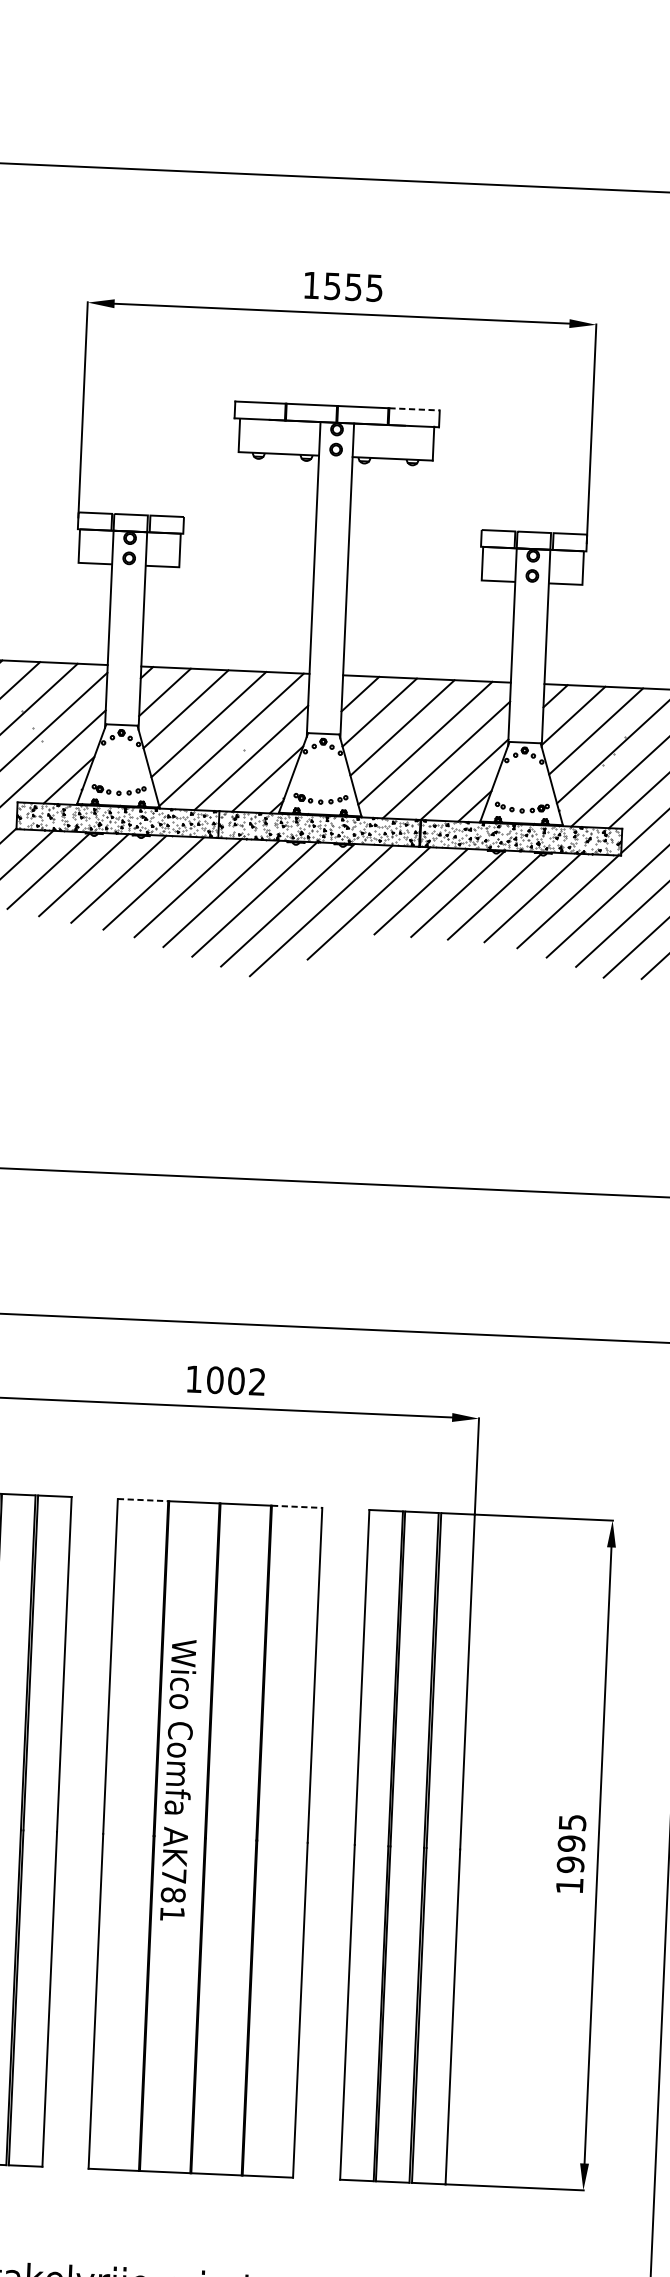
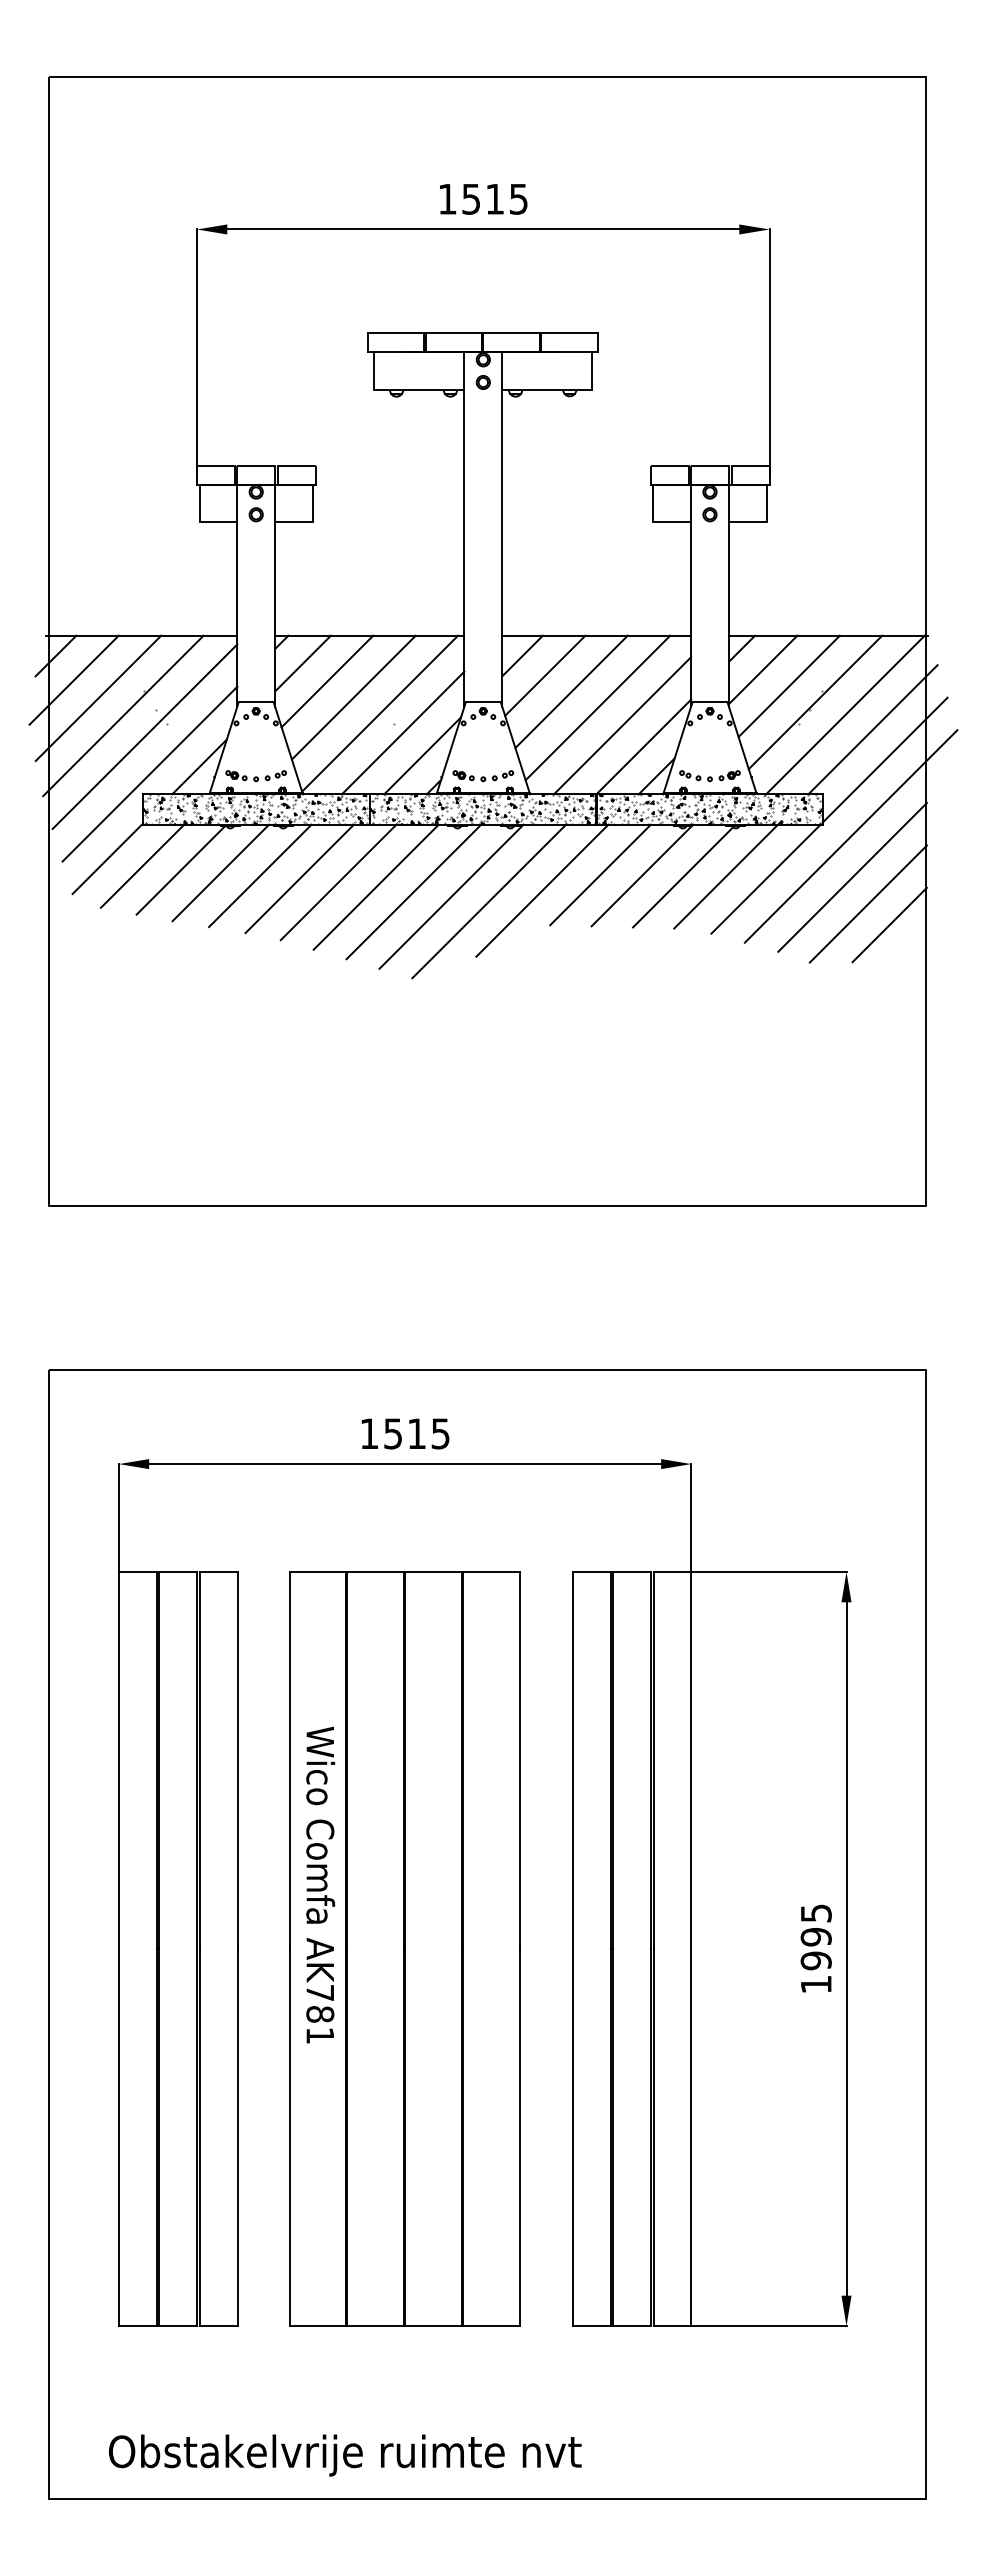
text: (353, 287) -> (494, 199), 1555 -> 1515
line: (415, 409) -> (570, 333), dashed -> solid
text: (235, 1380) -> (416, 1433), 1002 -> 1515
line: (143, 1500) -> (318, 1572), dashed -> solid
line: (297, 1507) -> (491, 1572), dashed -> solid
text: (178, 1779) -> (320, 1884), moved

